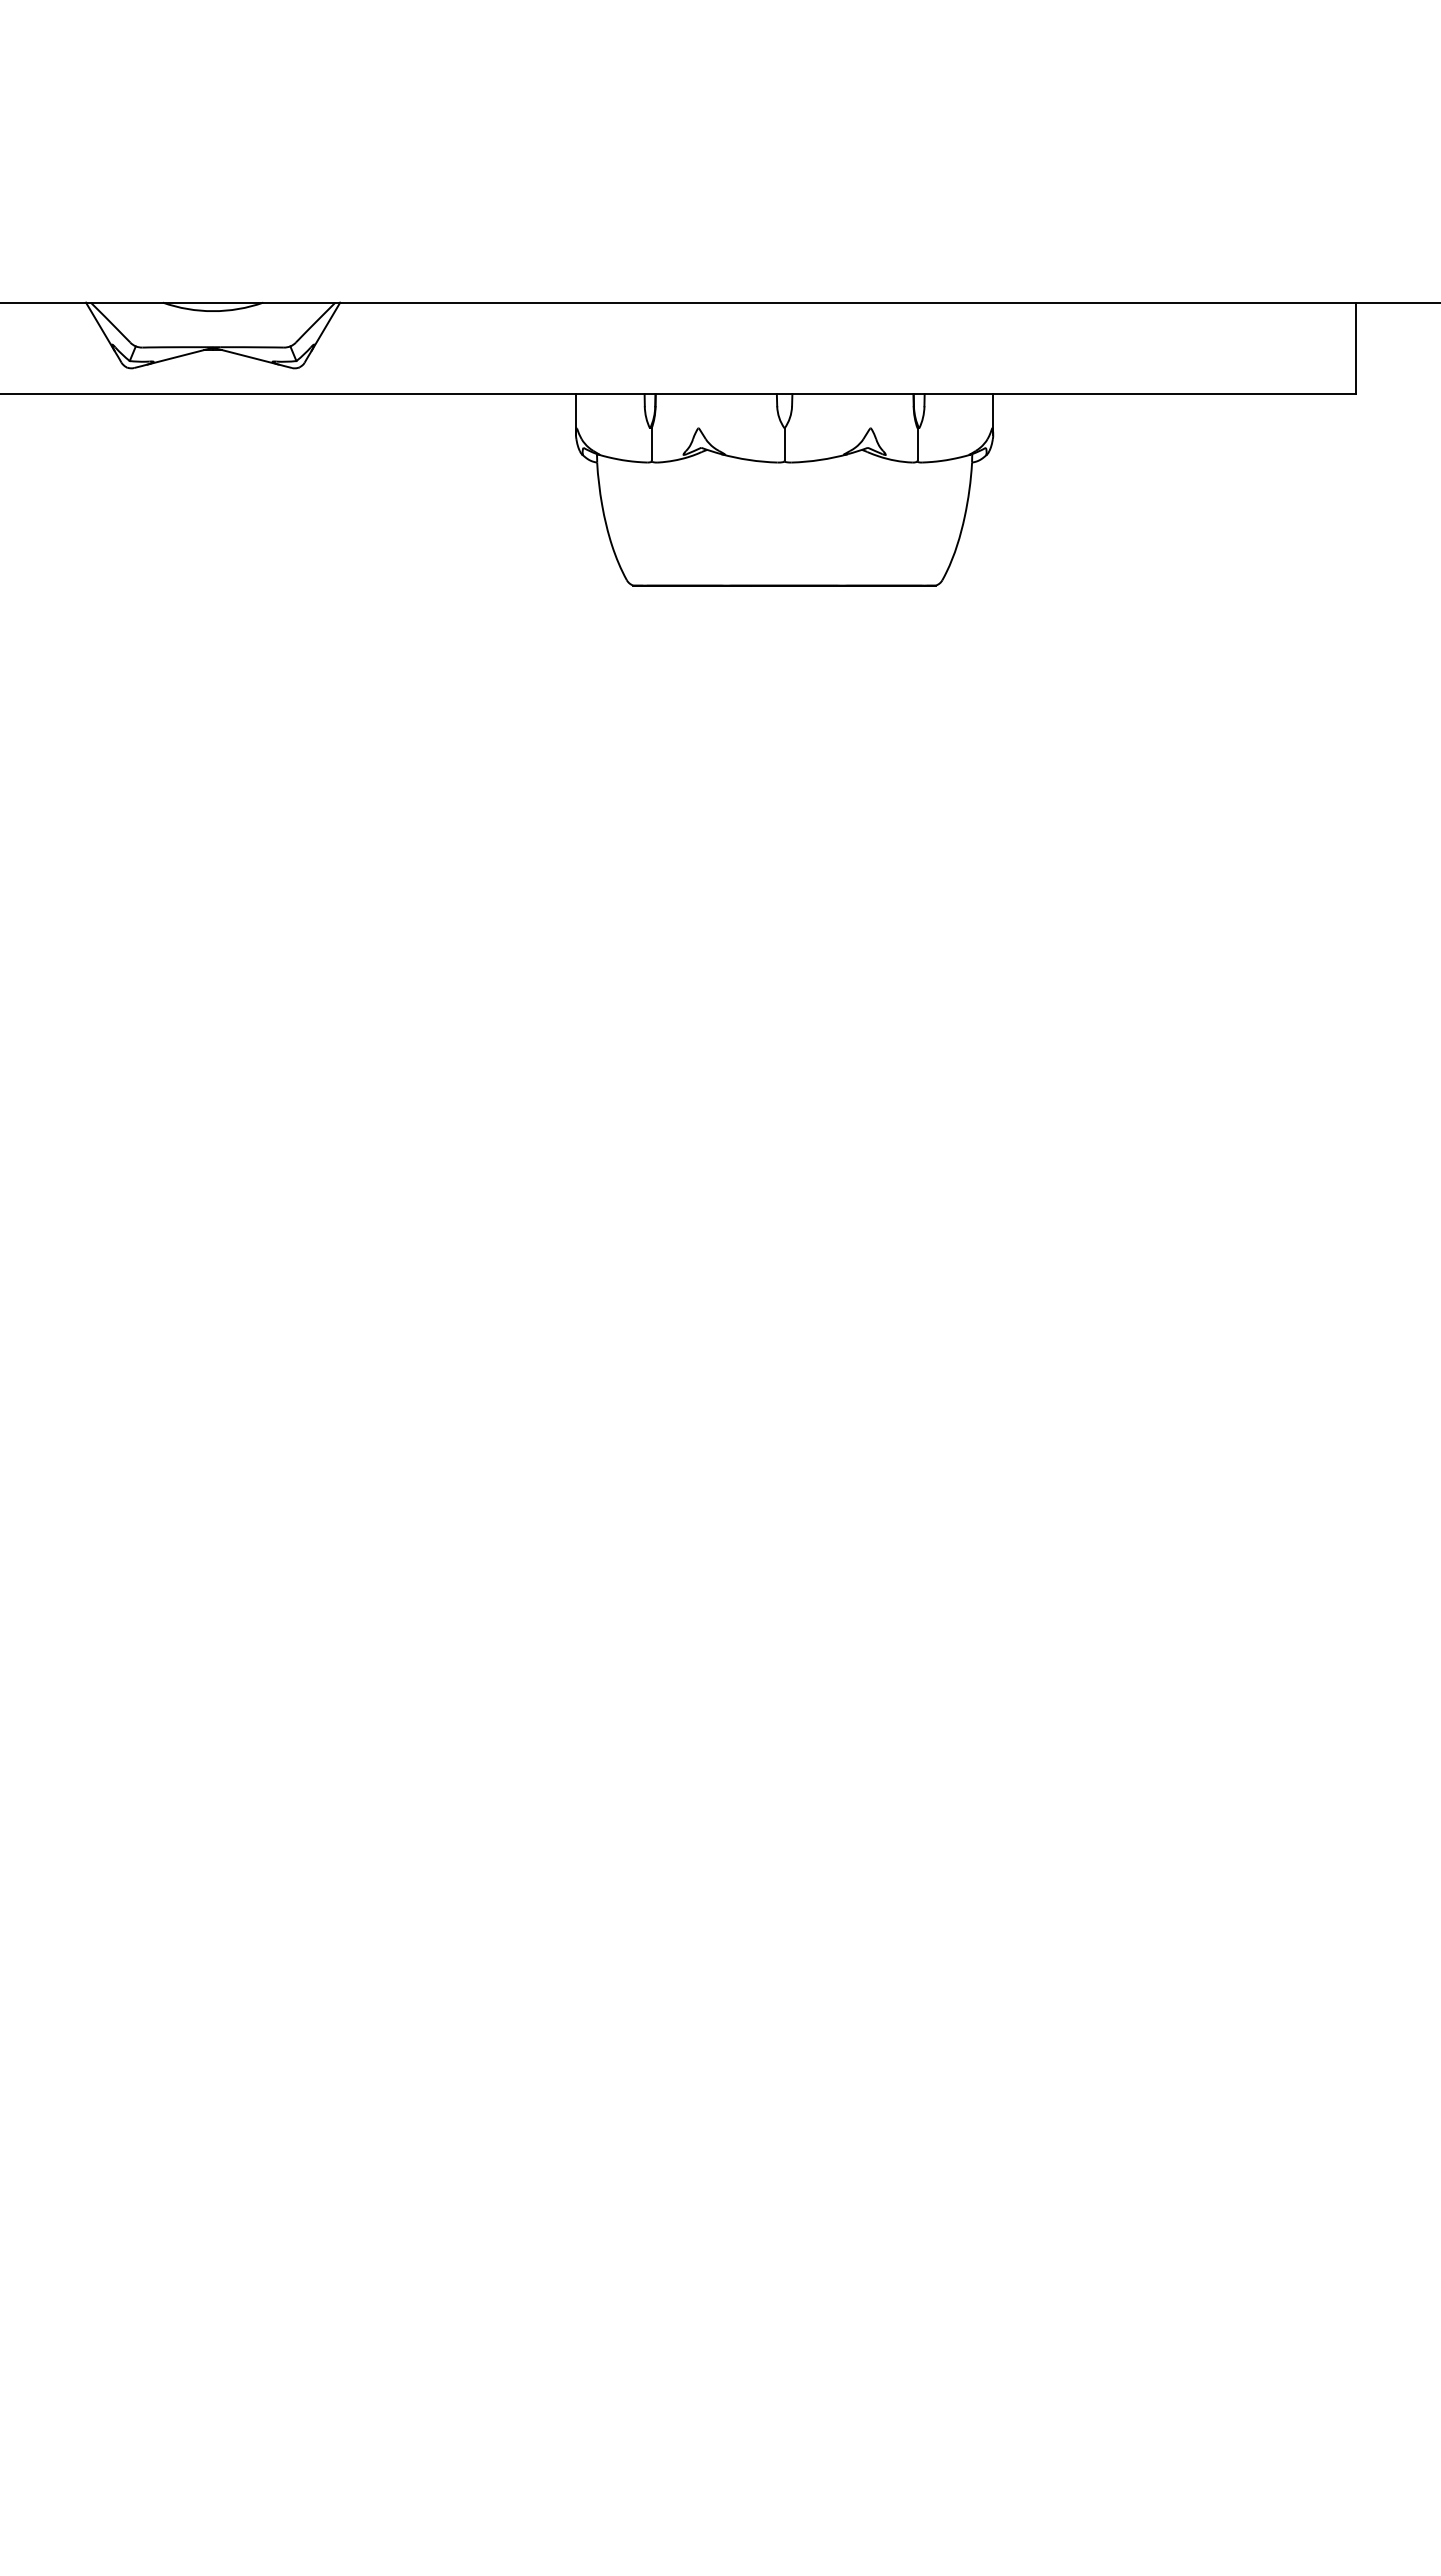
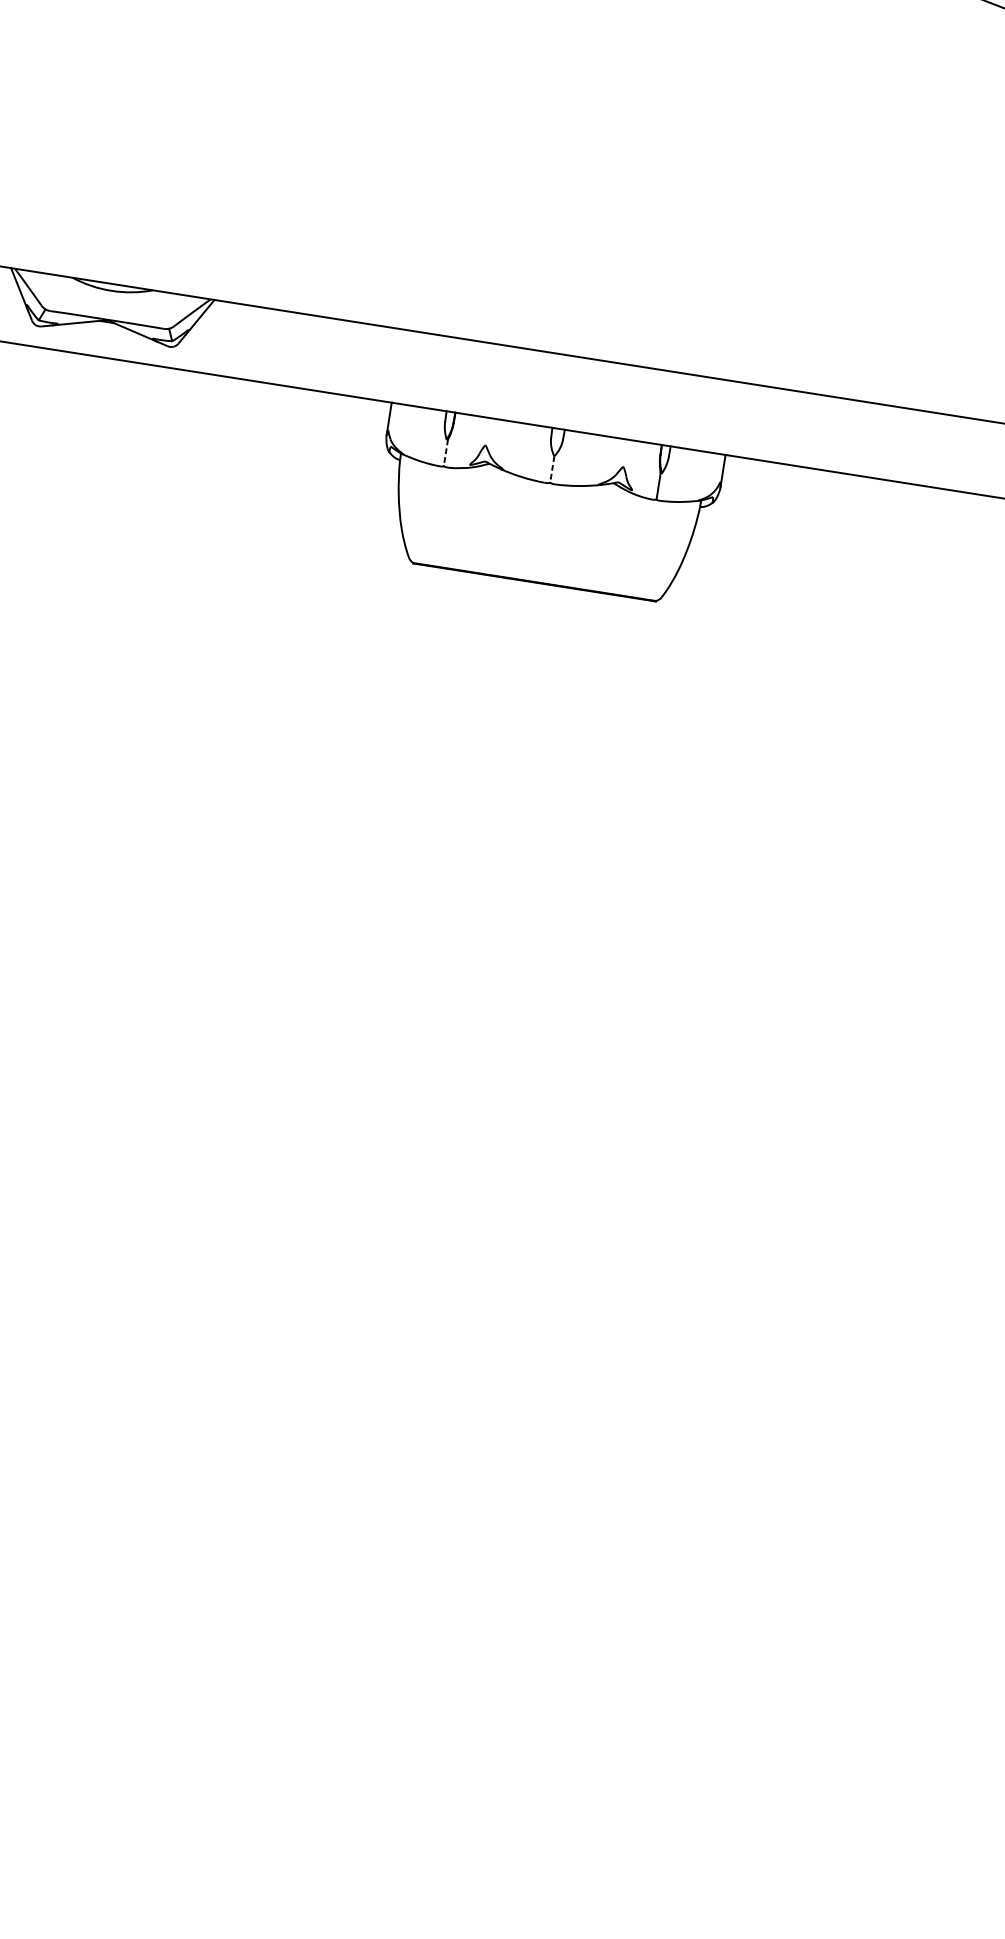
line: (651, 444) -> (445, 452), solid -> dashed
line: (784, 444) -> (552, 469), solid -> dashed

